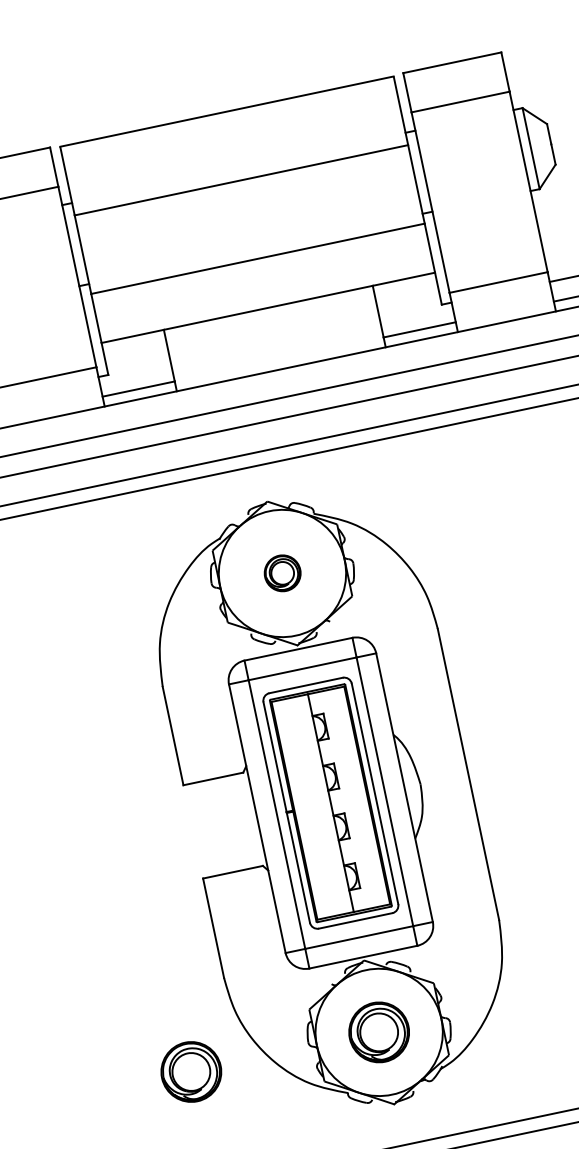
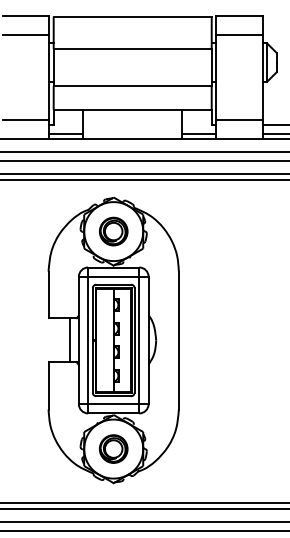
part: (281, 573) -> (113, 231), size x1.67
line: (237, 822) -> (69, 340), added
part: (190, 1070) -> (24, 448), removed

